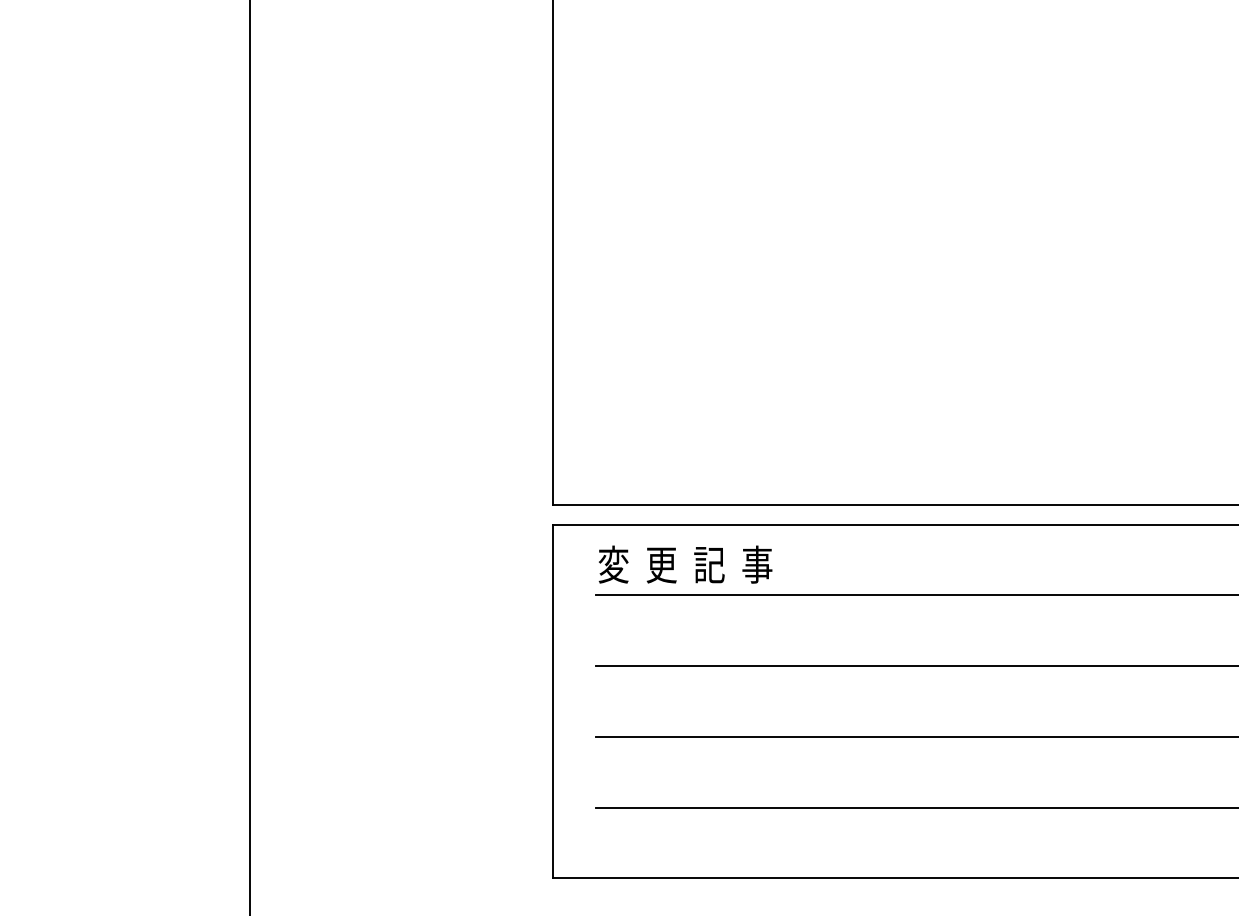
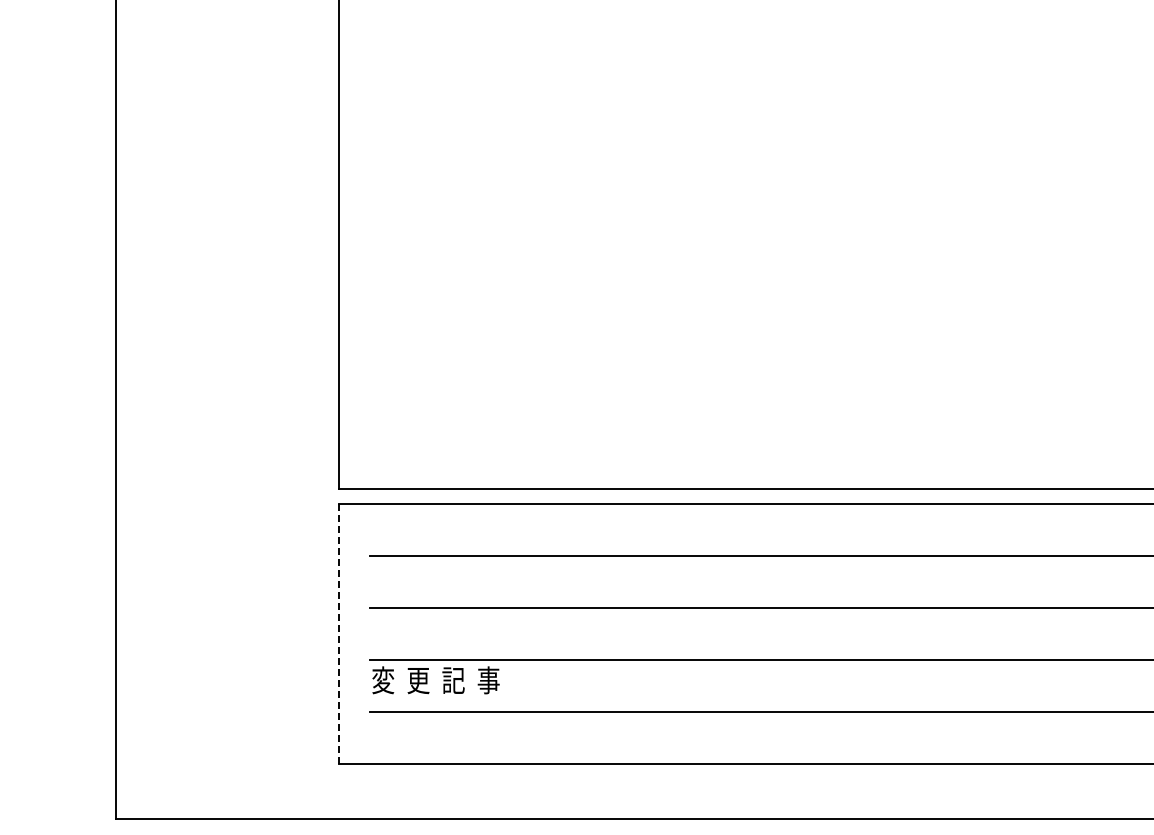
text: (684, 564) -> (435, 680), moved
line: (552, 701) -> (338, 633), solid -> dashed

